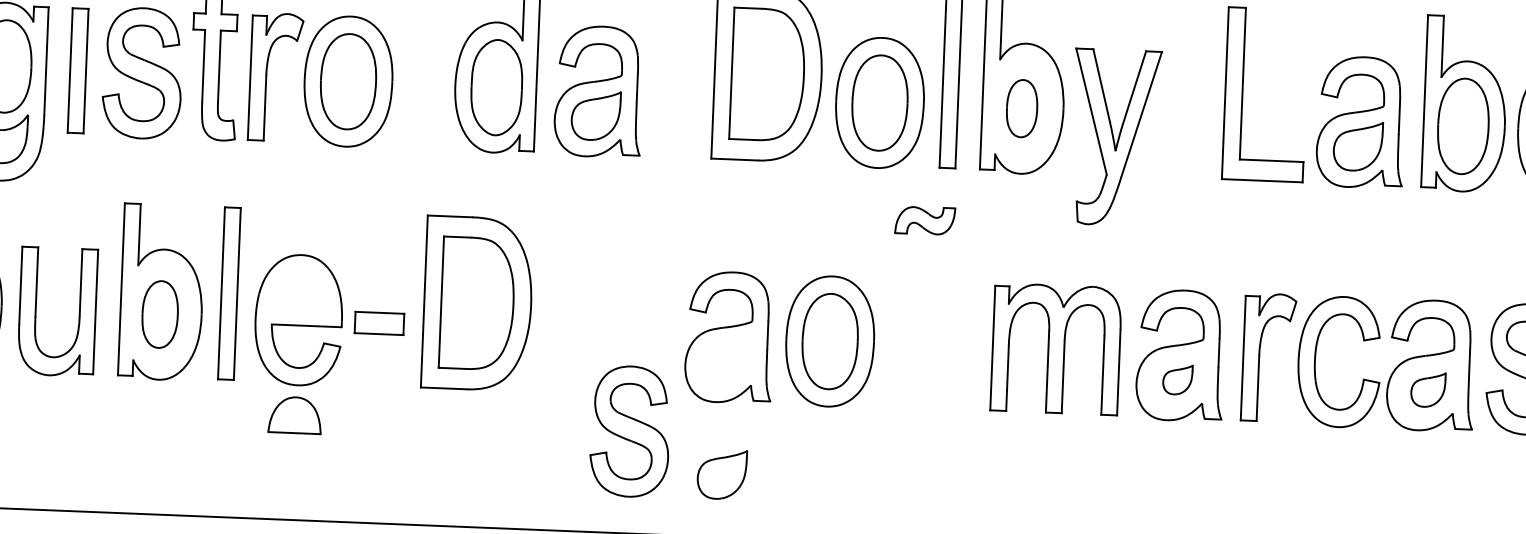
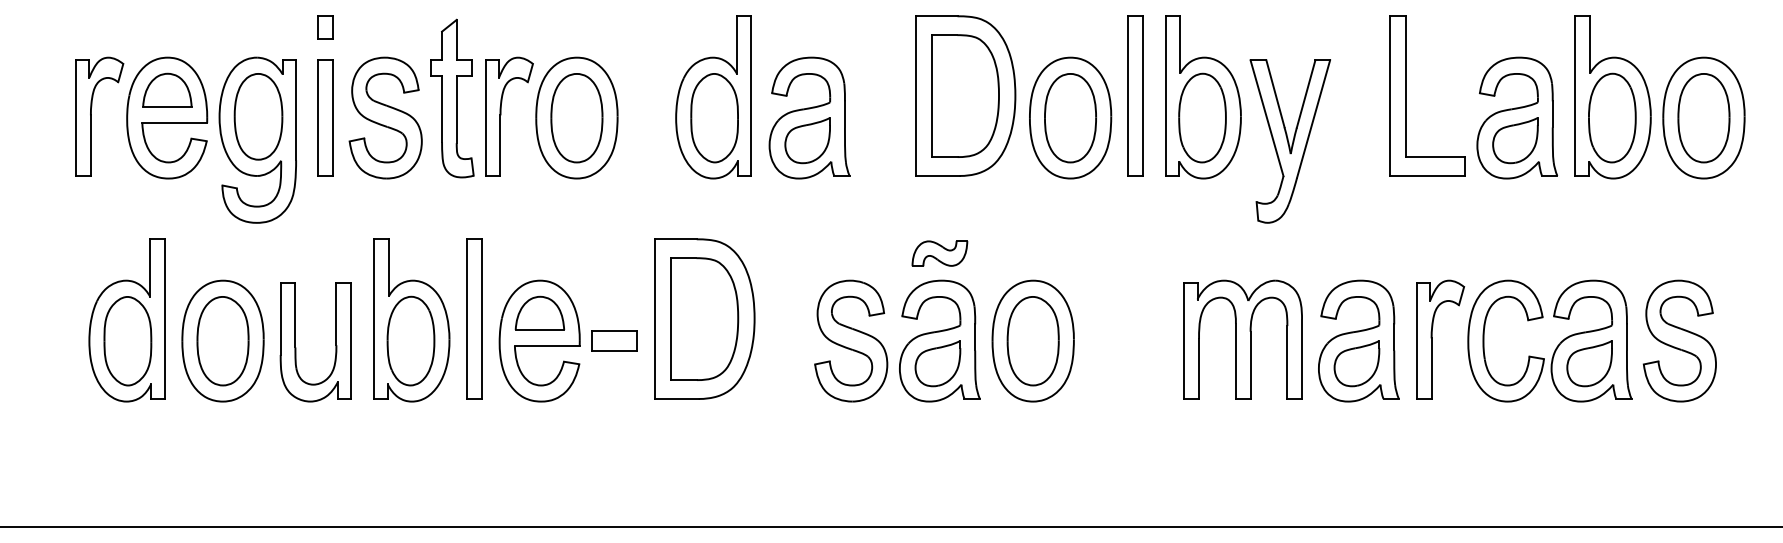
part: (1022, 108) -> (1202, 117), size x1.67
part: (924, 220) -> (939, 253), moved
part: (159, 313) -> (410, 340), size x1.43
part: (1177, 379) -> (1356, 363), size x1.67
part: (1428, 389) -> (1589, 363), size x1.43
part: (294, 414) -> (539, 312), moved
part: (630, 430) -> (851, 340), moved
part: (721, 474) -> (937, 363), moved

